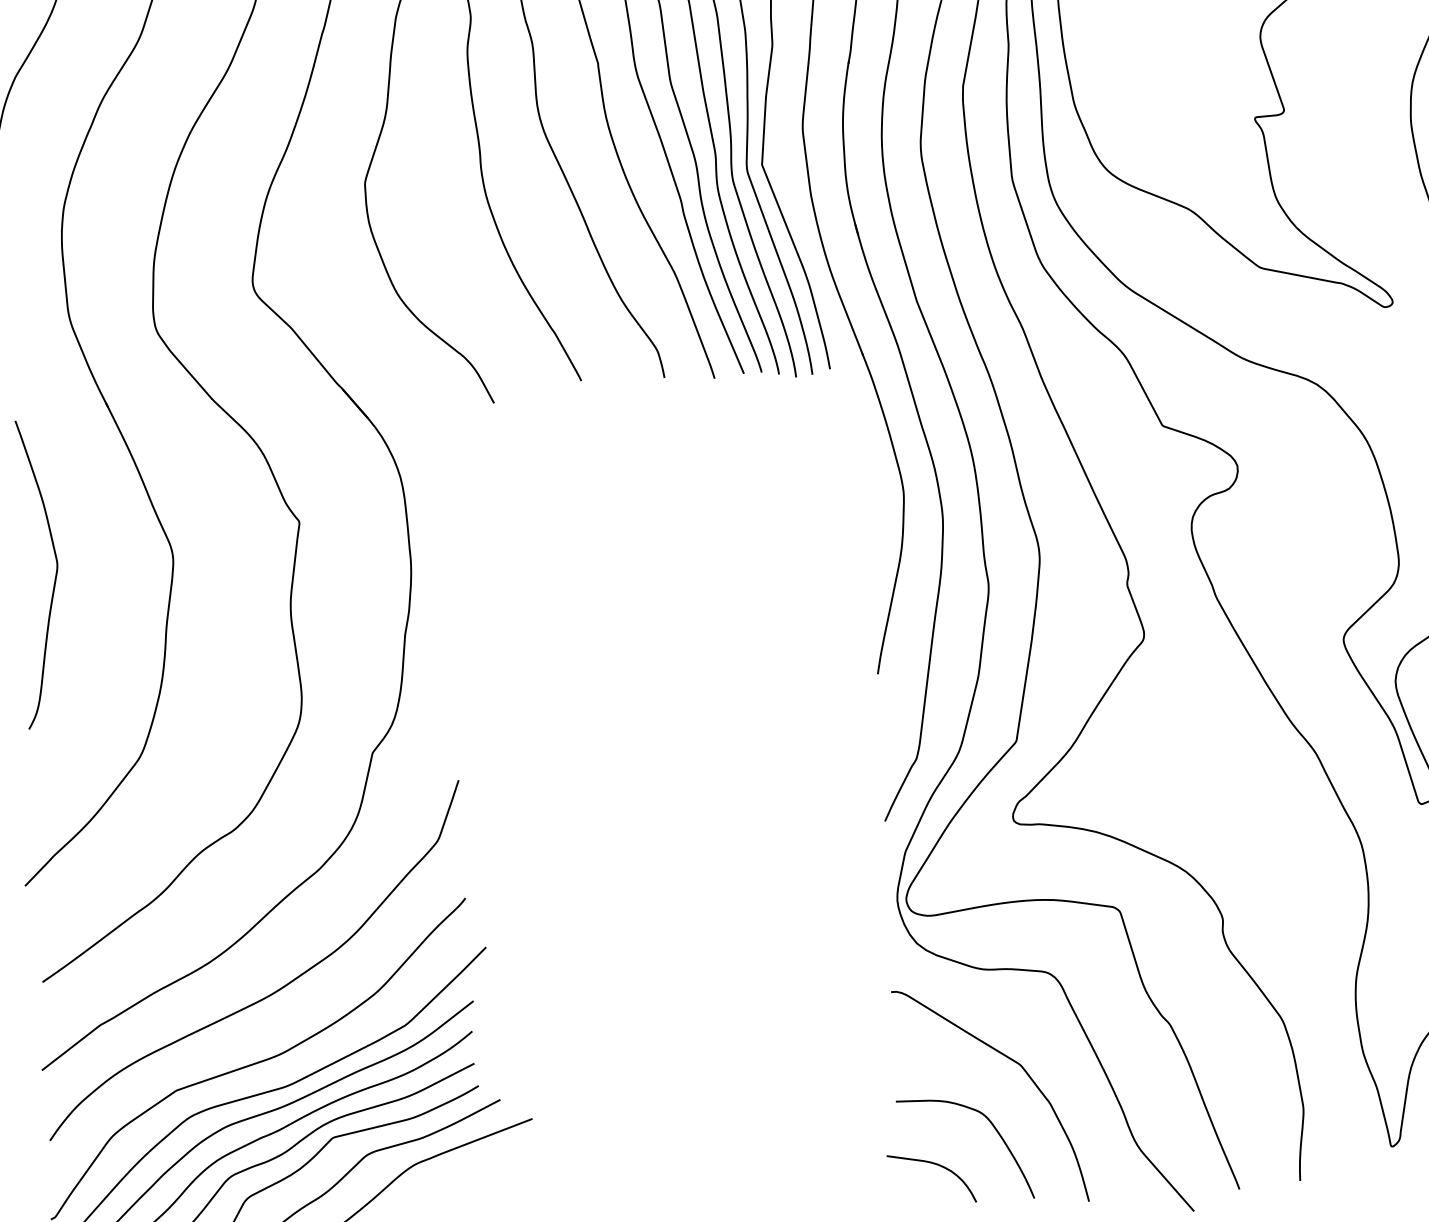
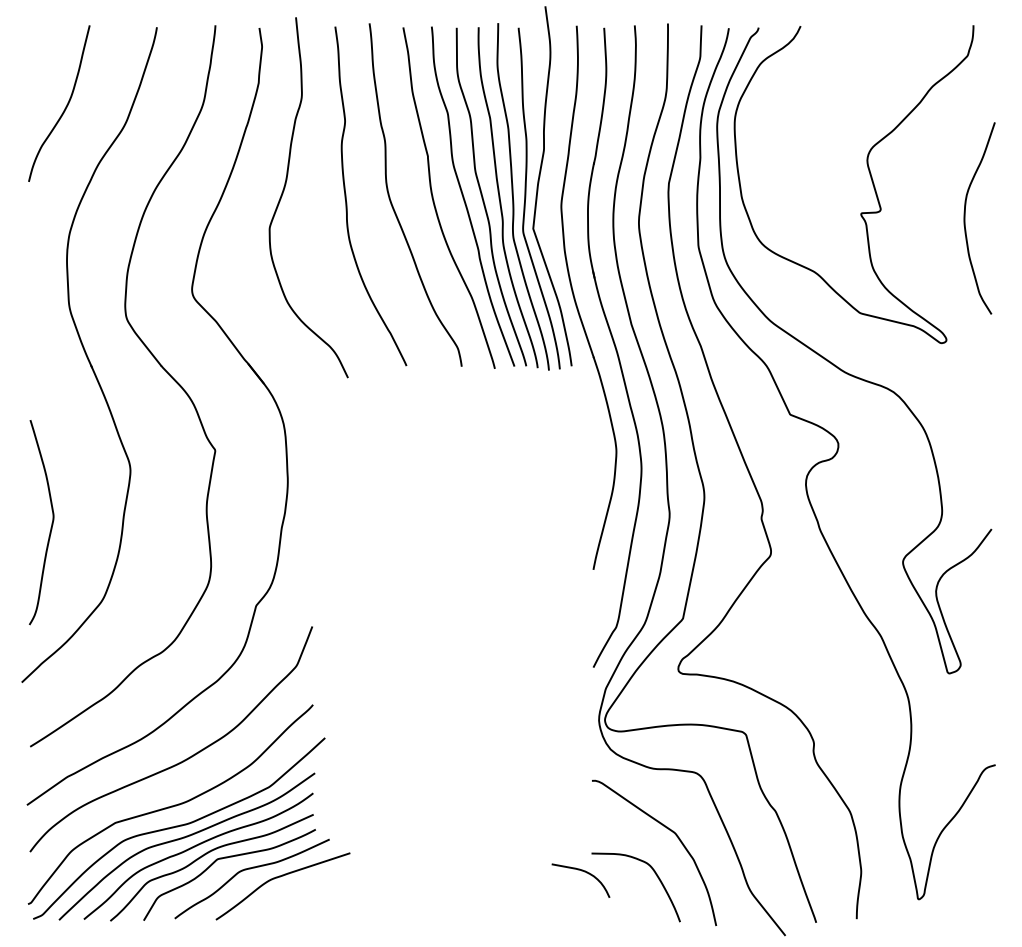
curve: (54, 573) -> (51, 522), moved
curve: (936, 1166) -> (584, 872), moved

